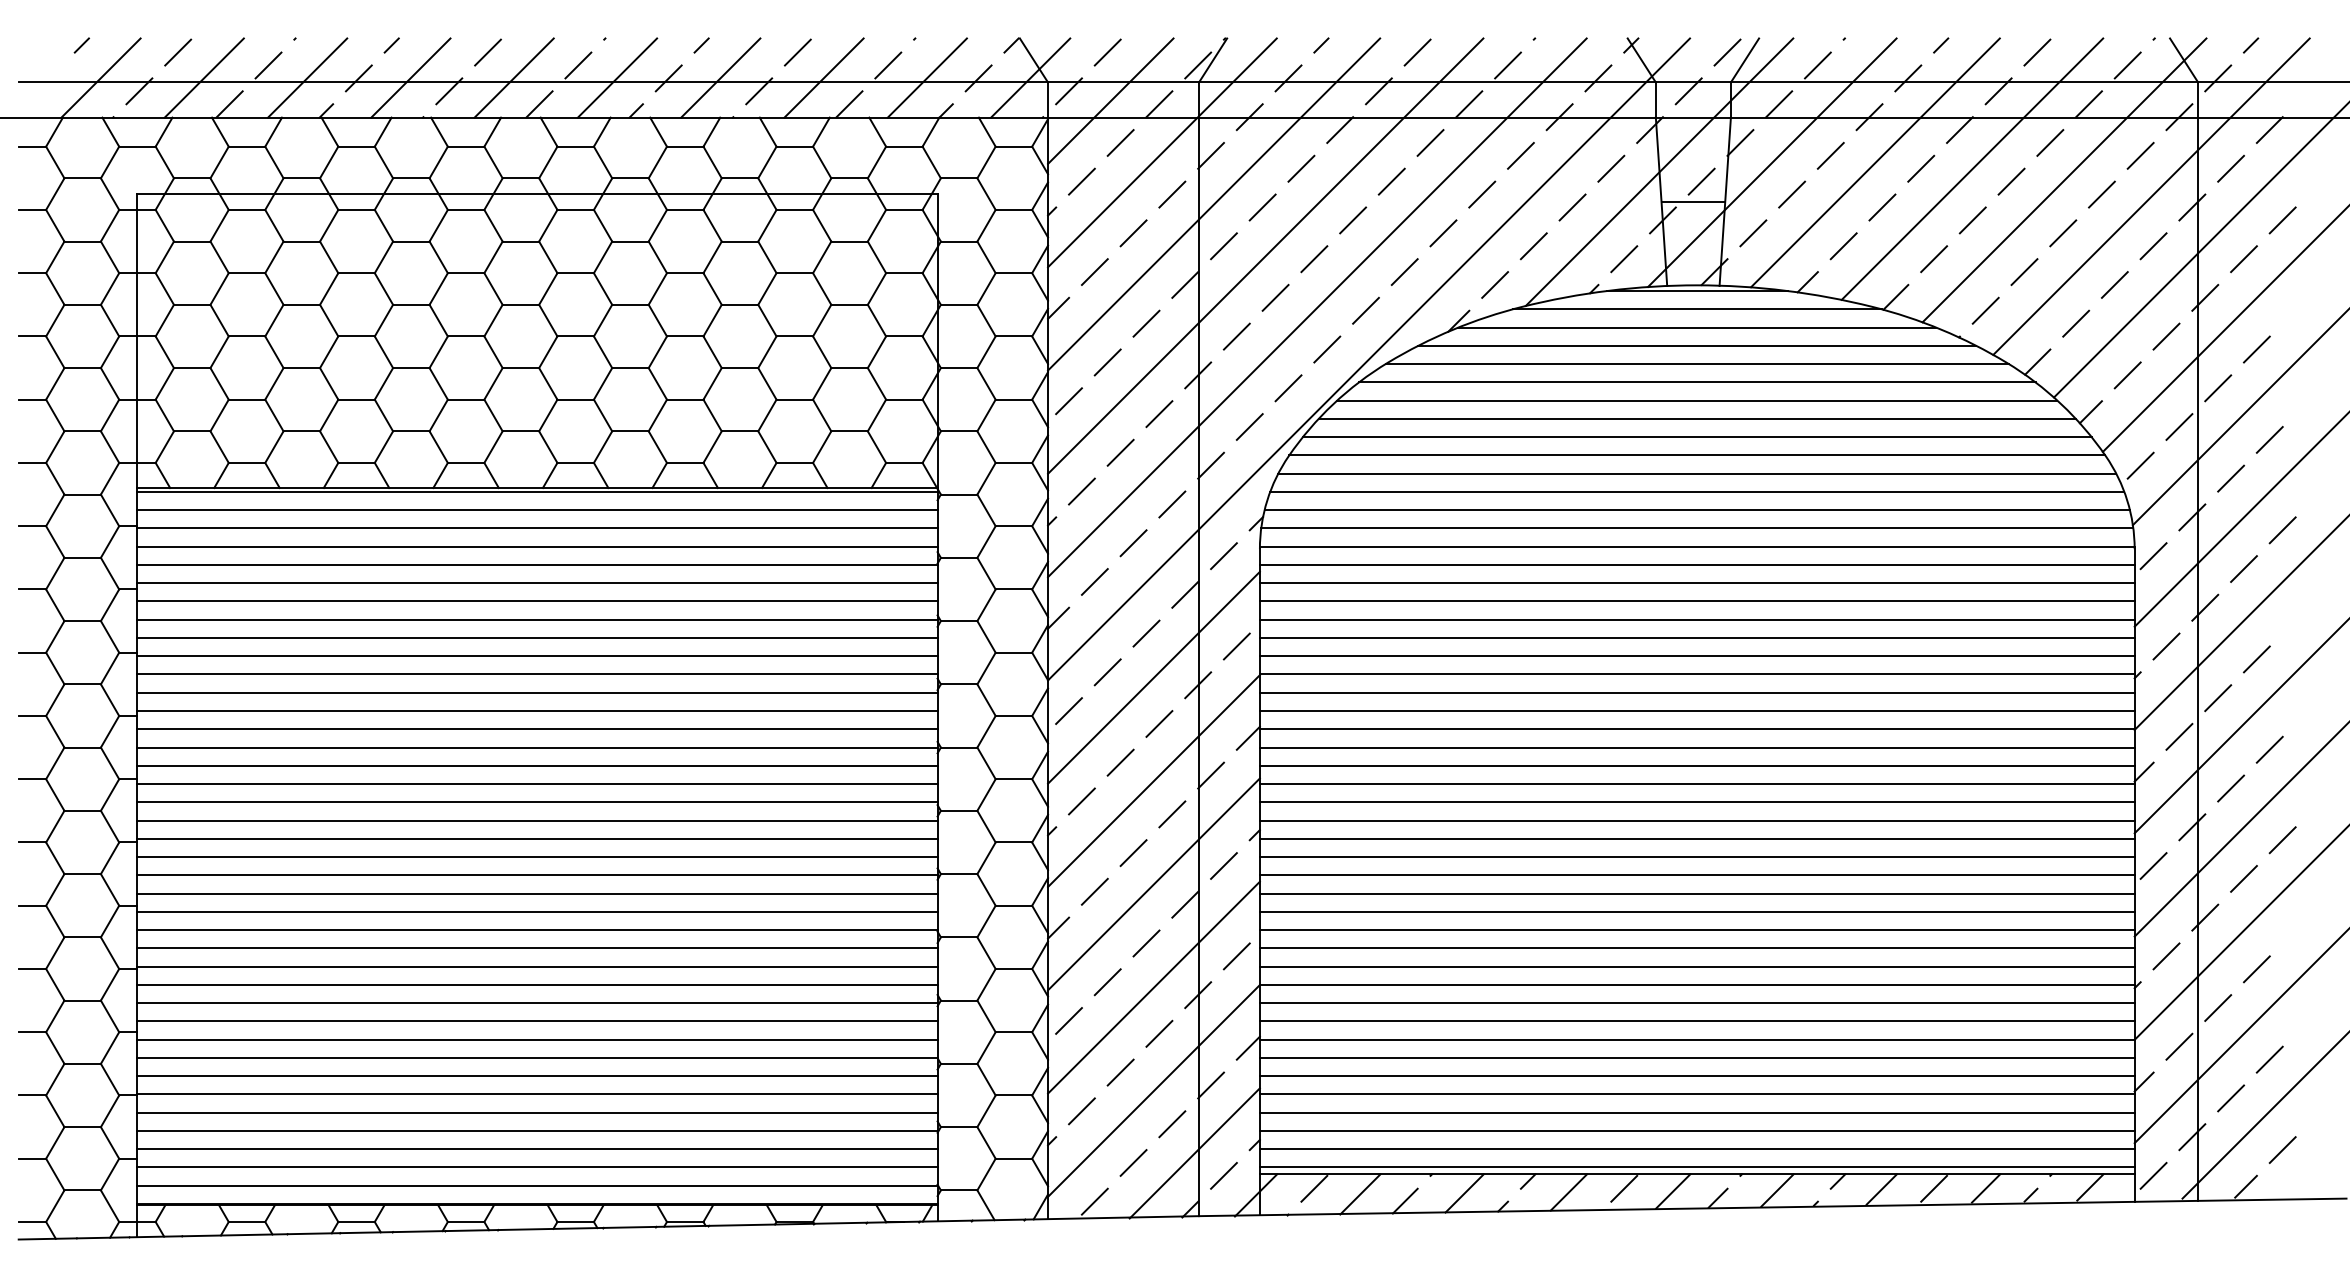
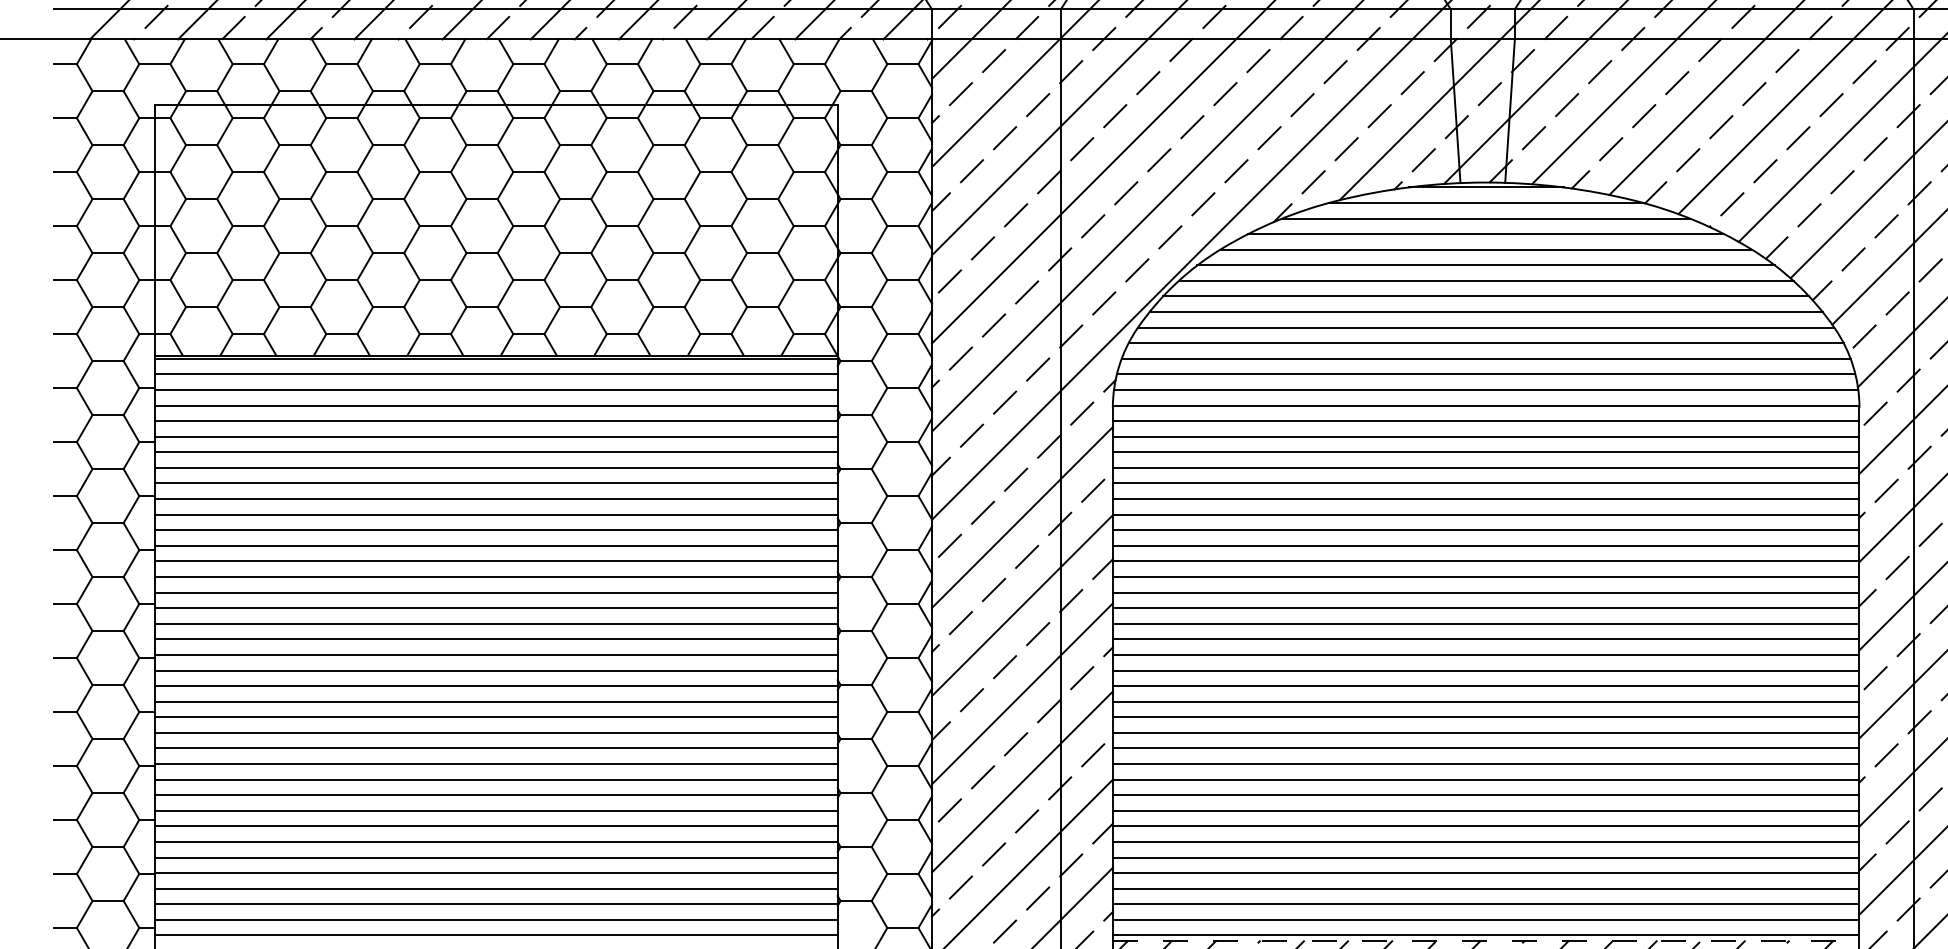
line: (1693, 201) -> (1482, 110), removed
line: (1697, 1174) -> (1486, 941), solid -> dashed

